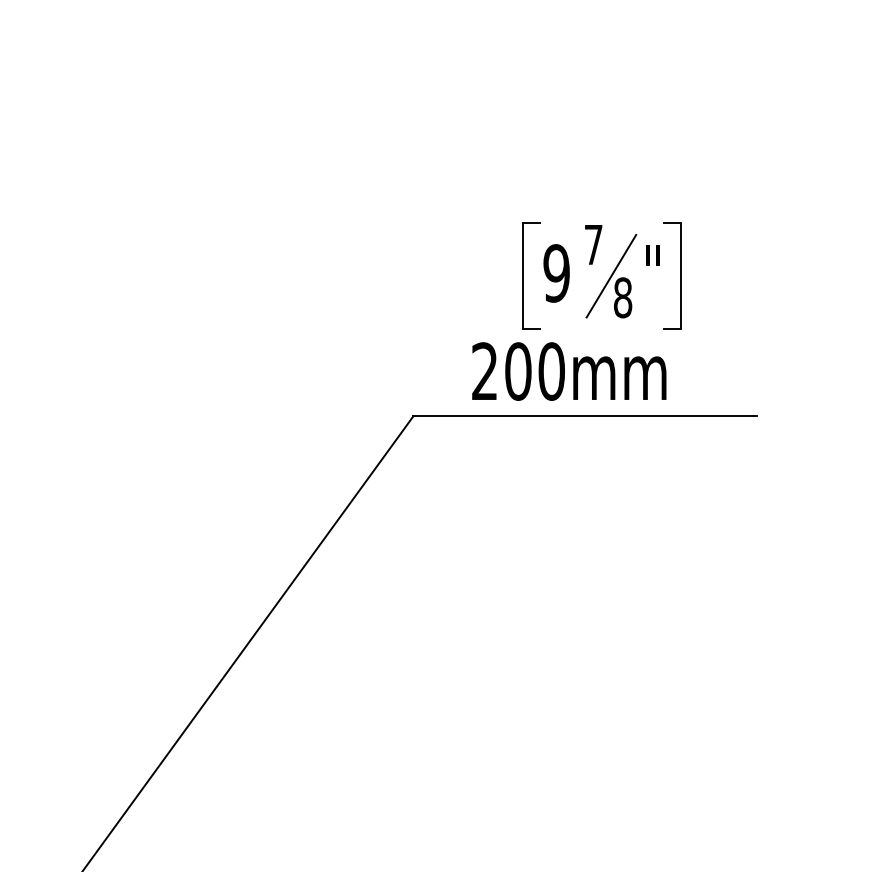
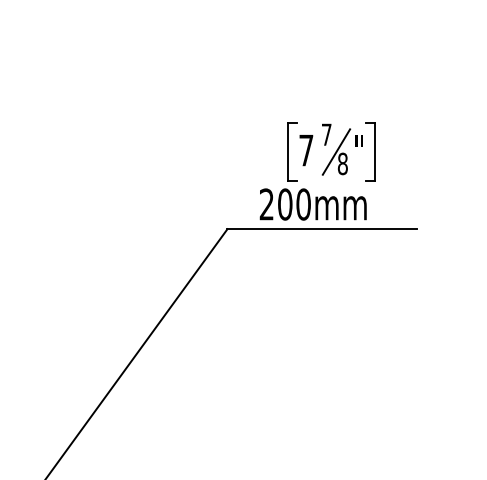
text: (556, 273) -> (306, 150), 9 -> 7

